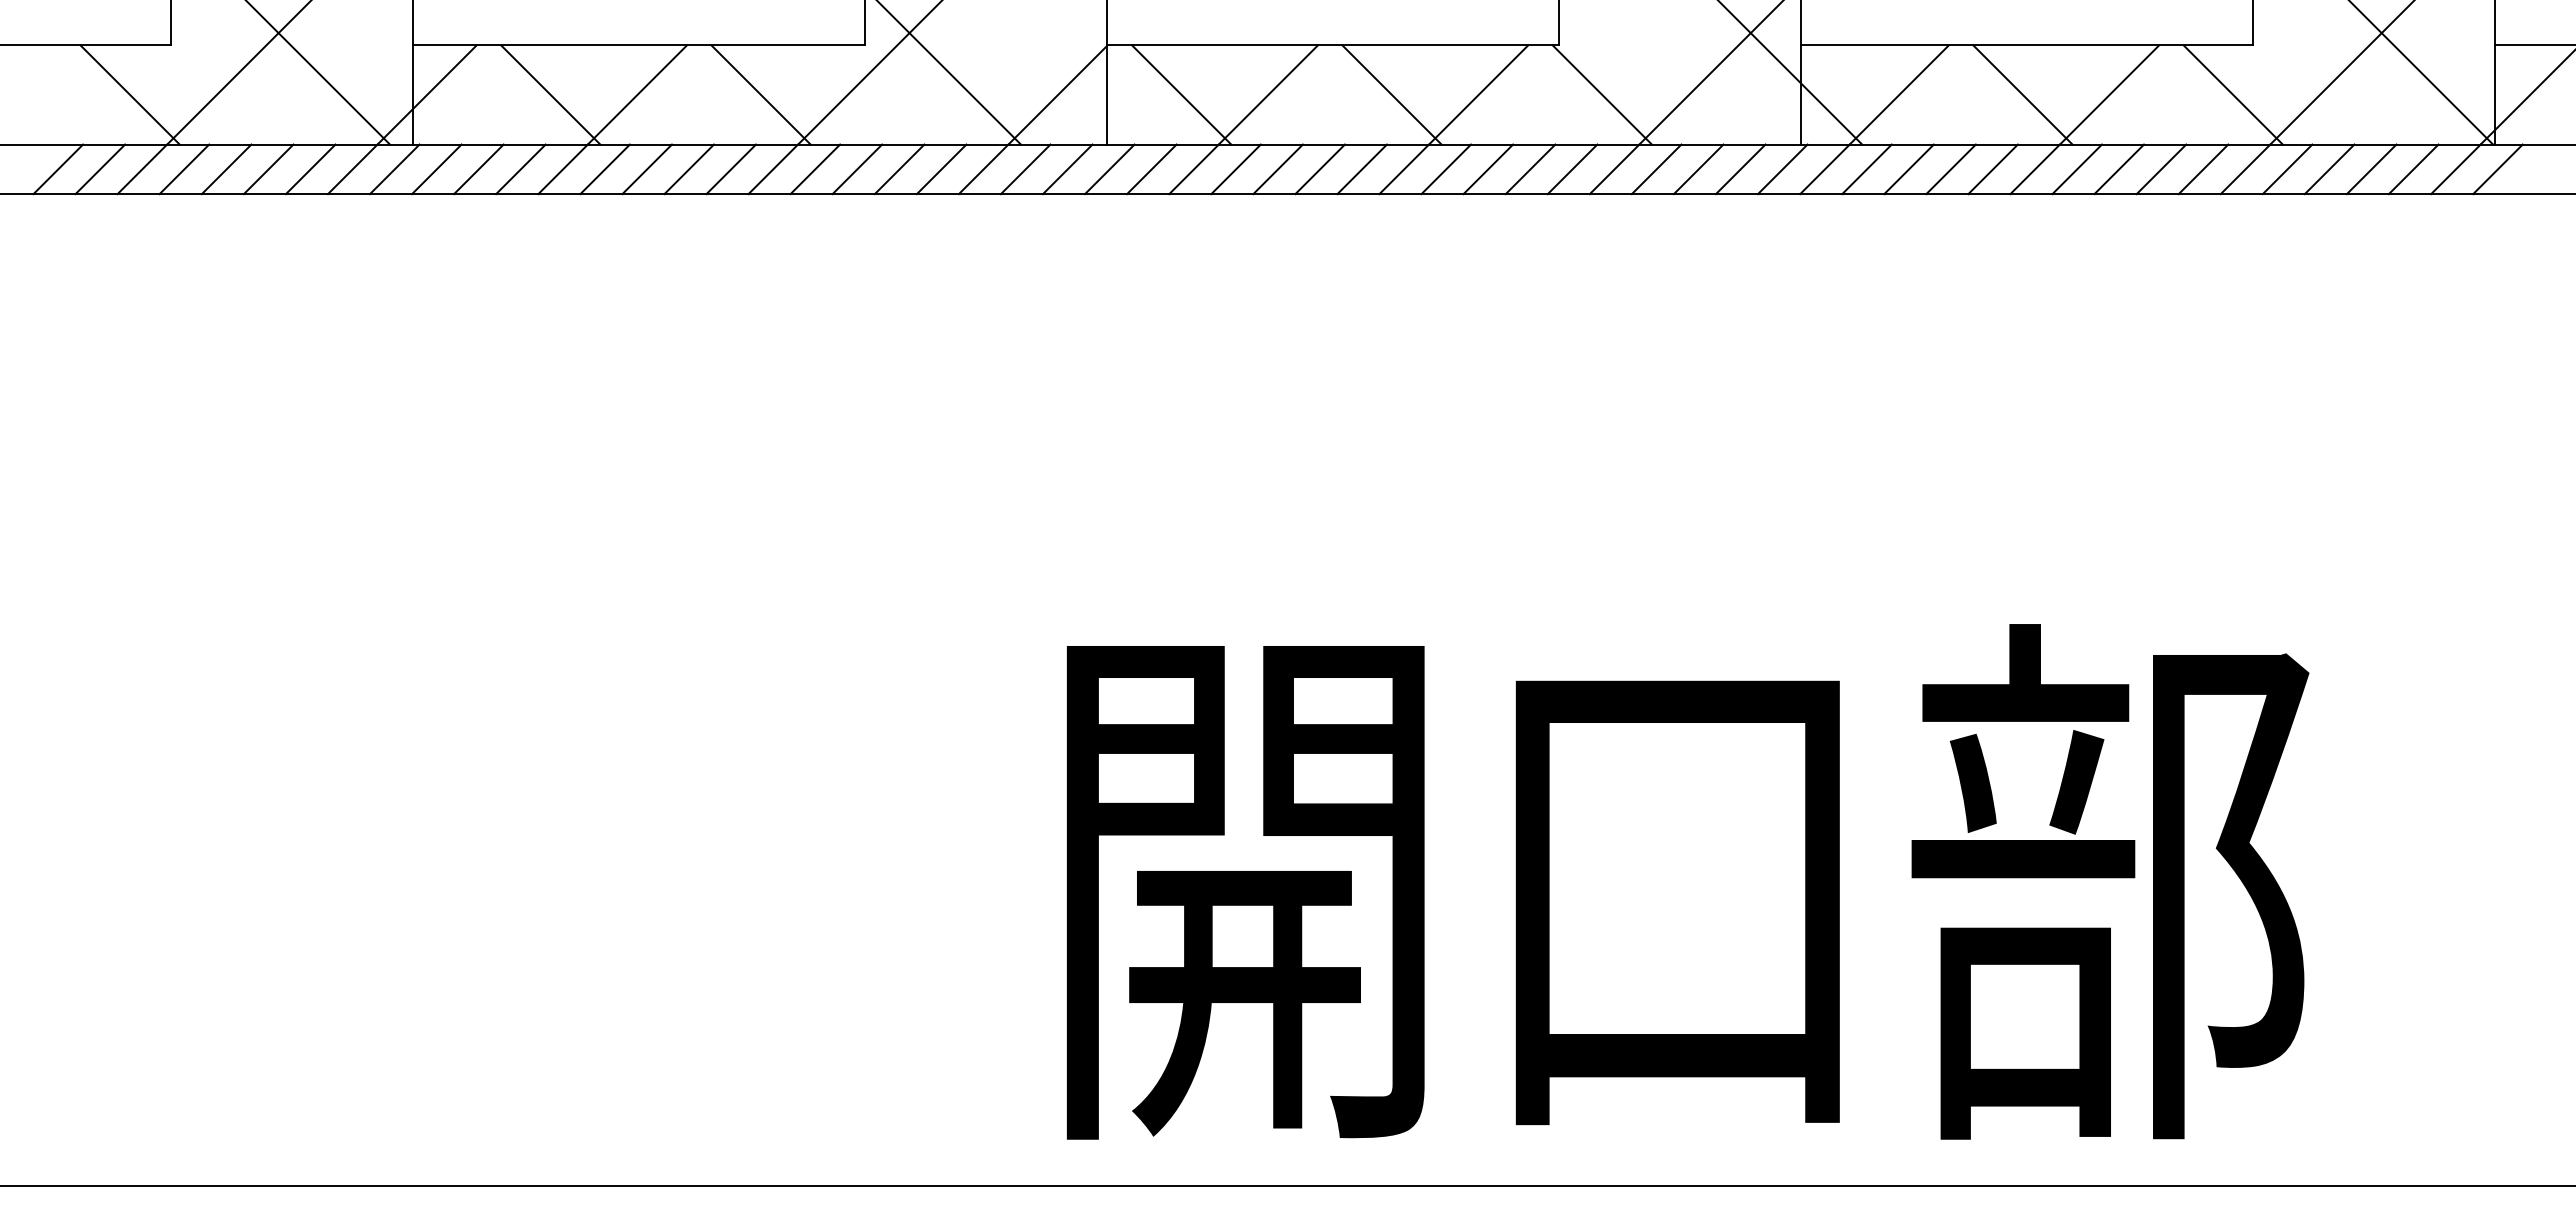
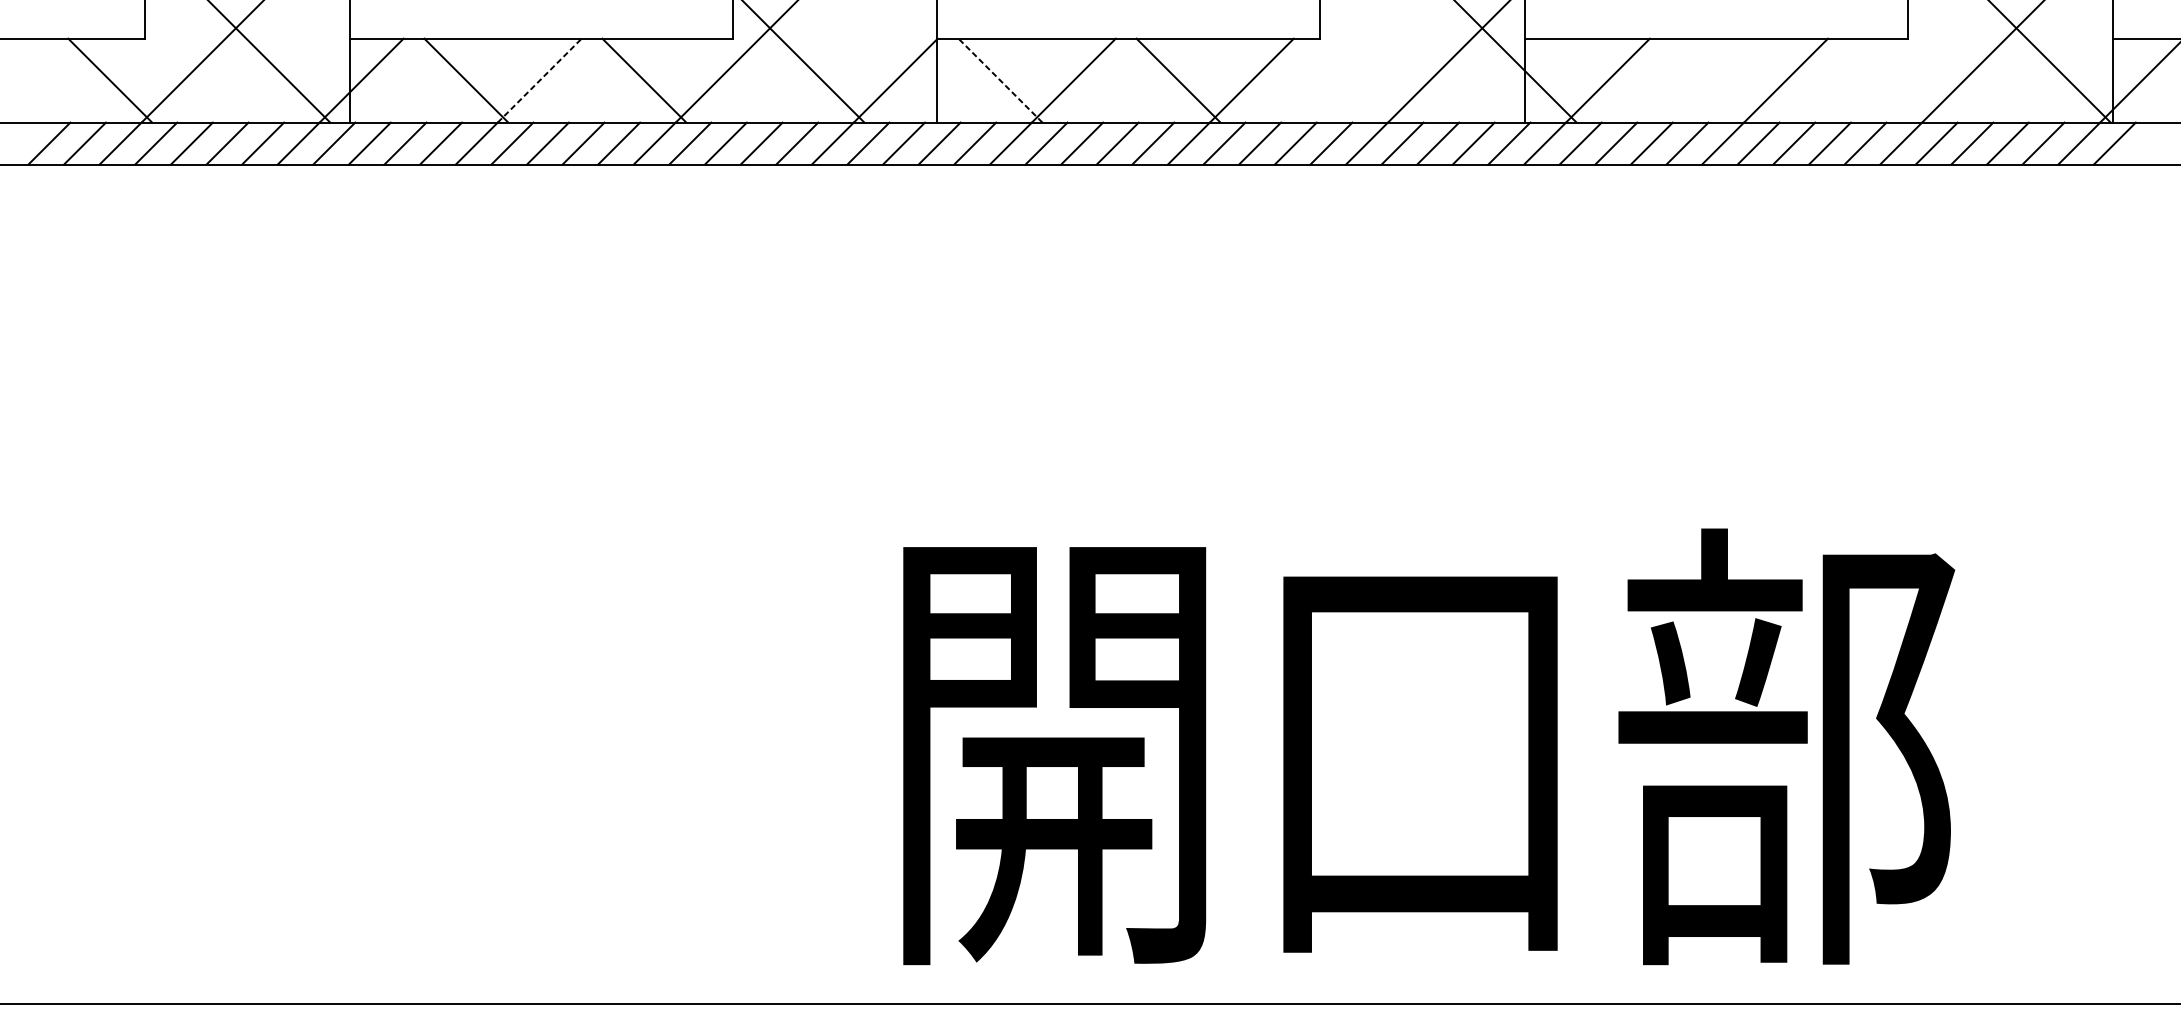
line: (637, 94) -> (539, 80), solid -> dashed
line: (1181, 94) -> (1000, 80), solid -> dashed
line: (1601, 94) -> (1355, 80), removed
line: (2022, 94) -> (1712, 80), removed
line: (2232, 94) -> (1890, 80), removed

